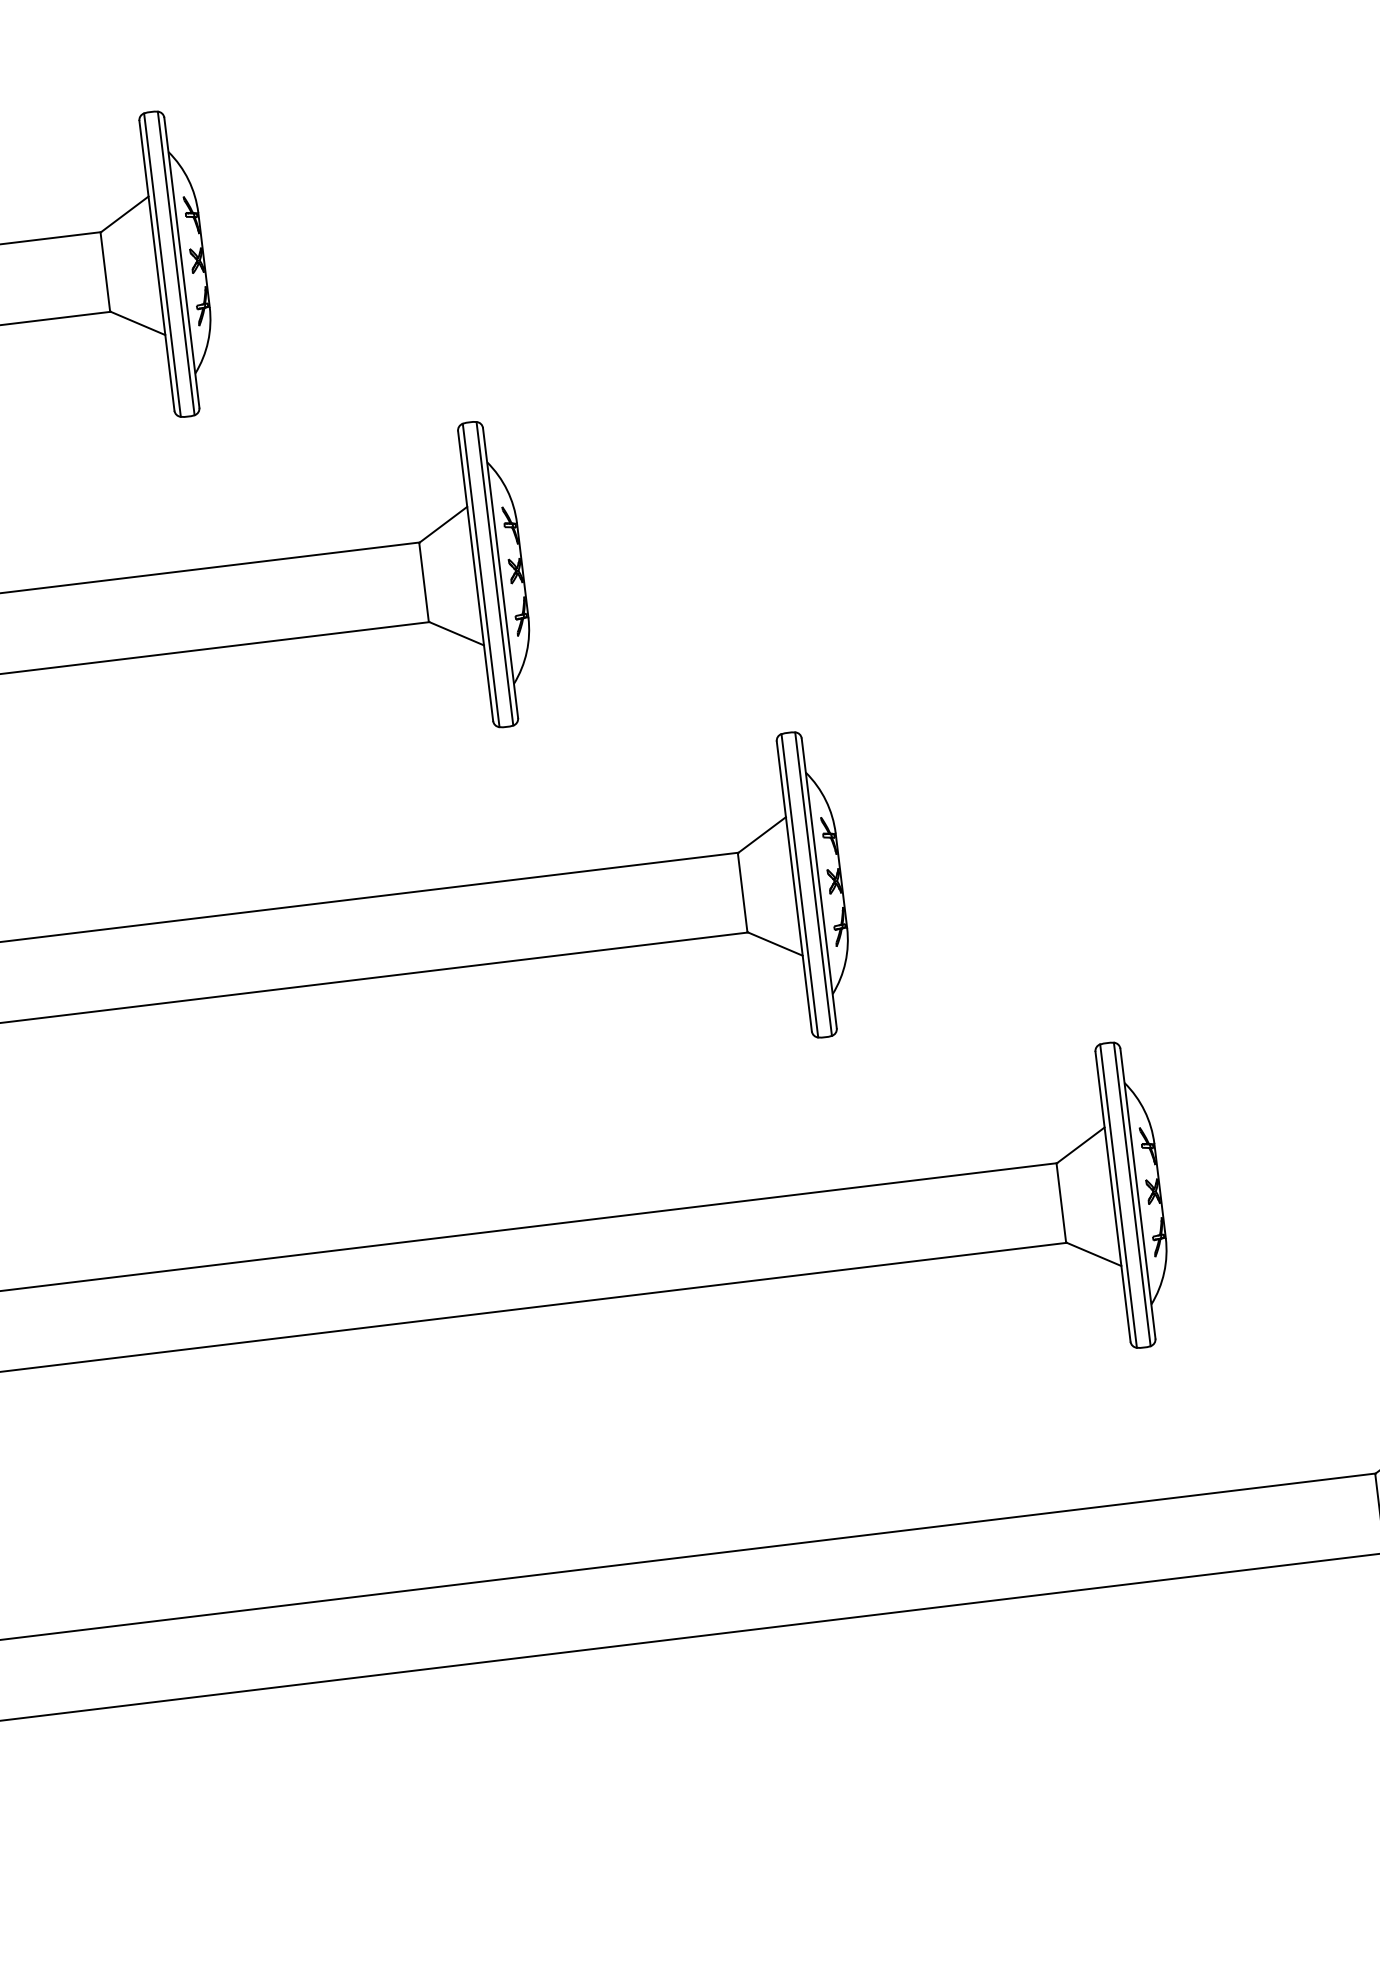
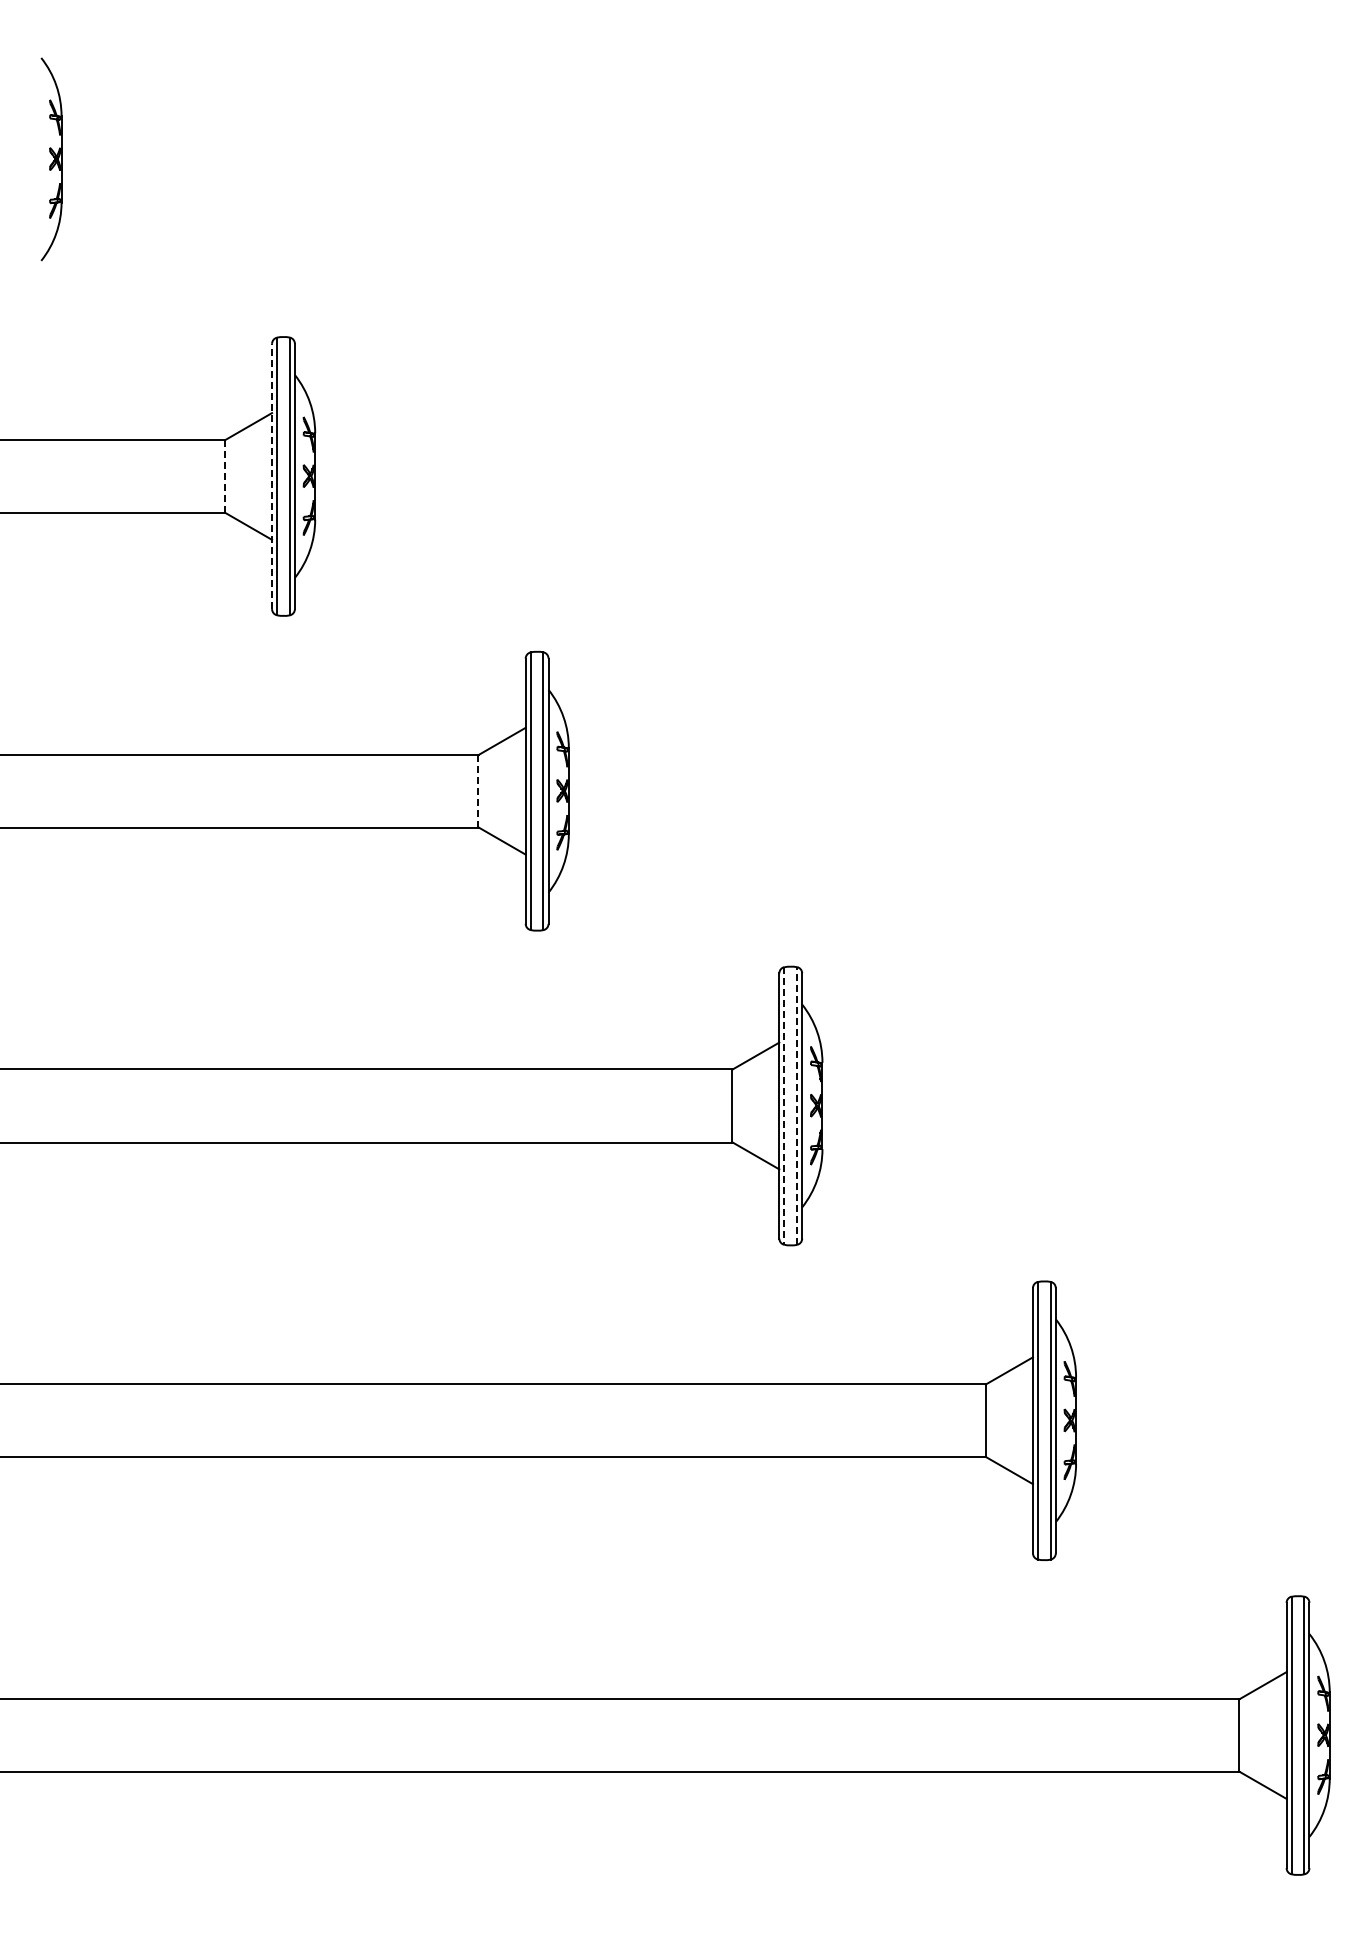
line: (157, 265) -> (272, 476), solid -> dashed
line: (104, 272) -> (224, 476), solid -> dashed
line: (424, 582) -> (478, 791), solid -> dashed
line: (813, 884) -> (796, 1106), solid -> dashed
line: (799, 885) -> (784, 1105), solid -> dashed

